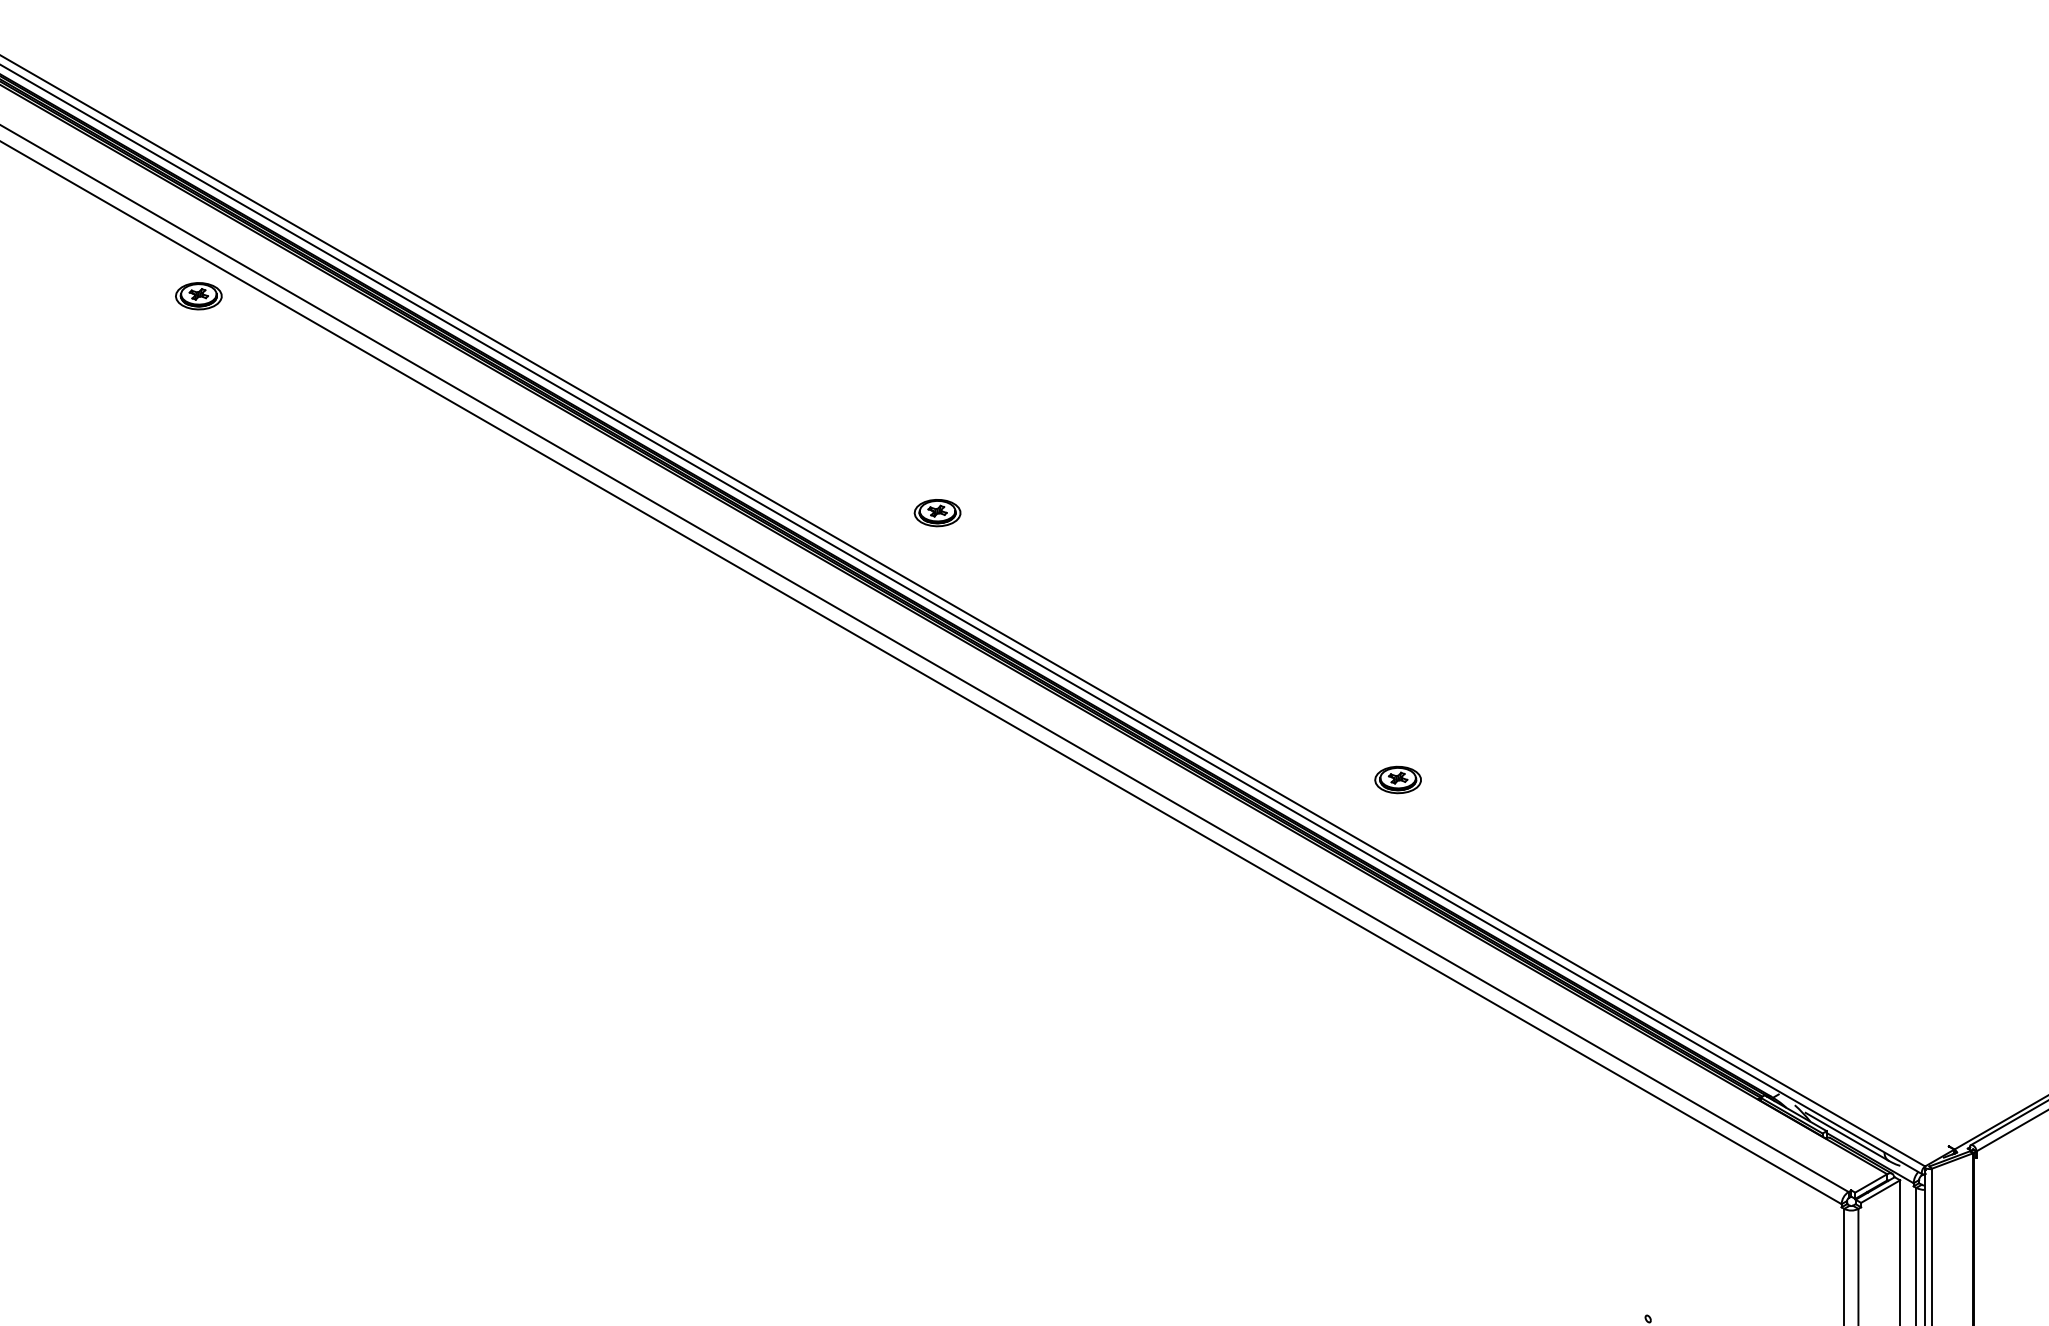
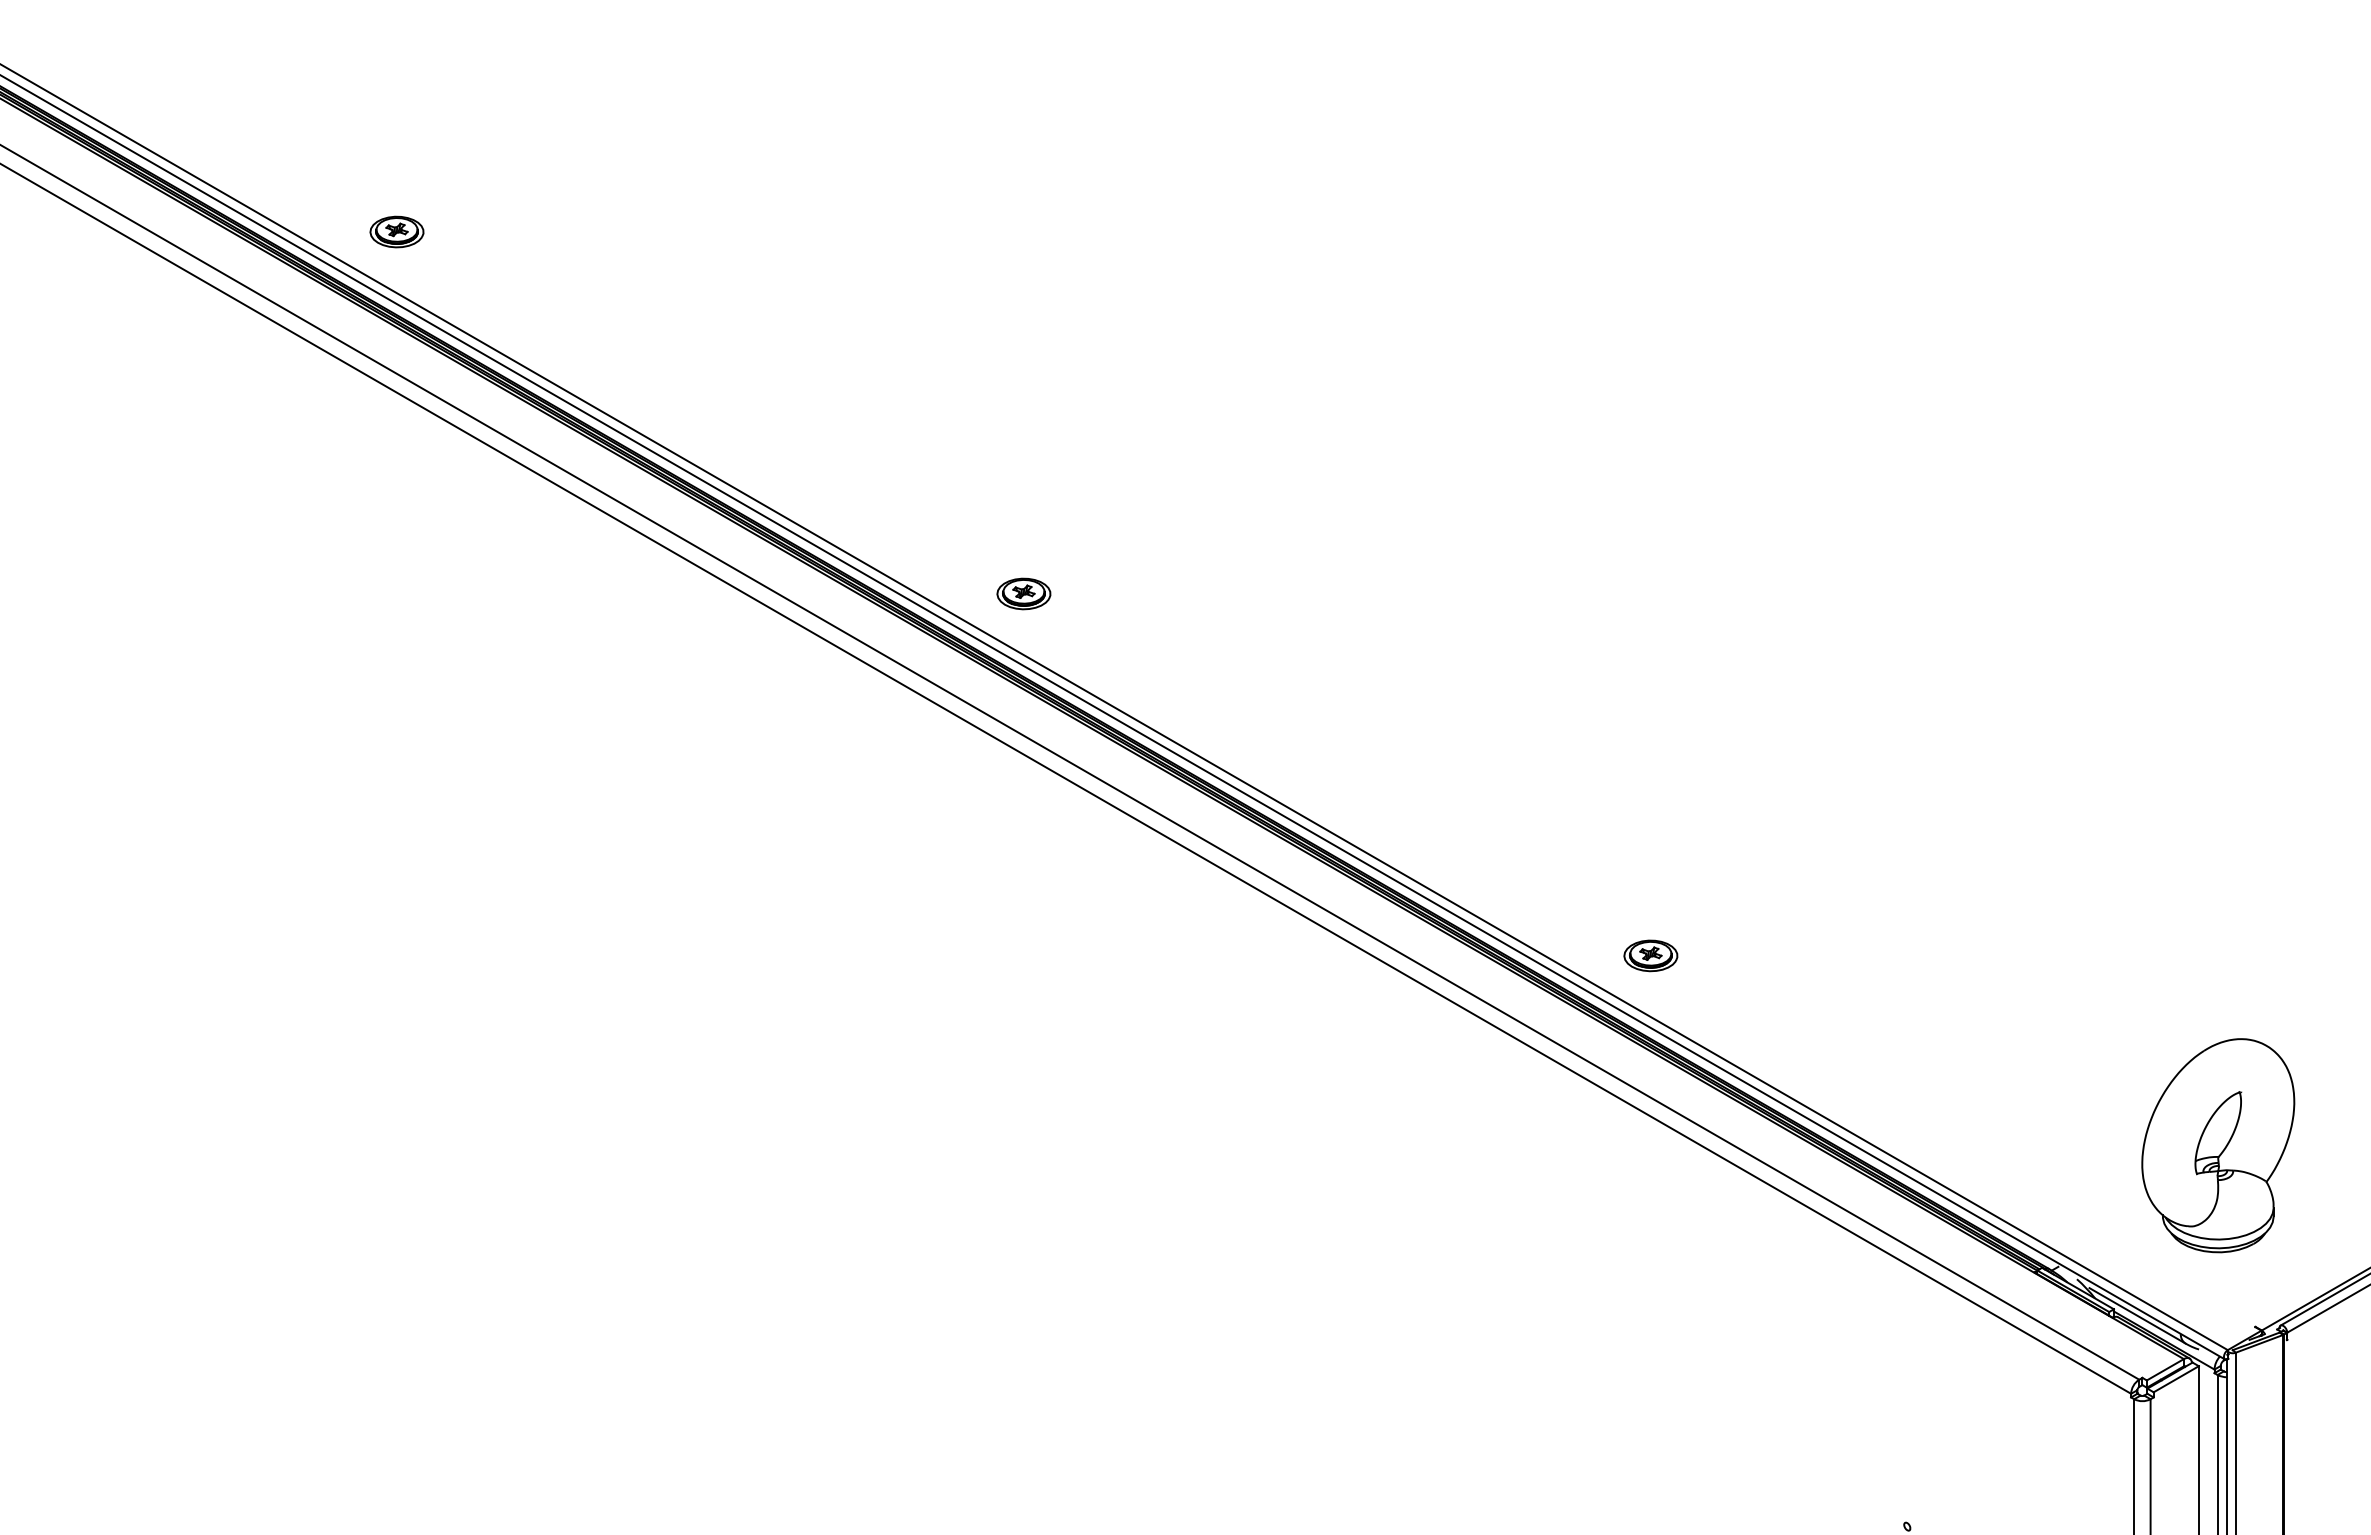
part: (198, 295) -> (396, 231), moved
part: (937, 512) -> (1023, 593), moved
part: (1397, 779) -> (1650, 955), moved
part: (1917, 989) -> (2218, 1145), added

